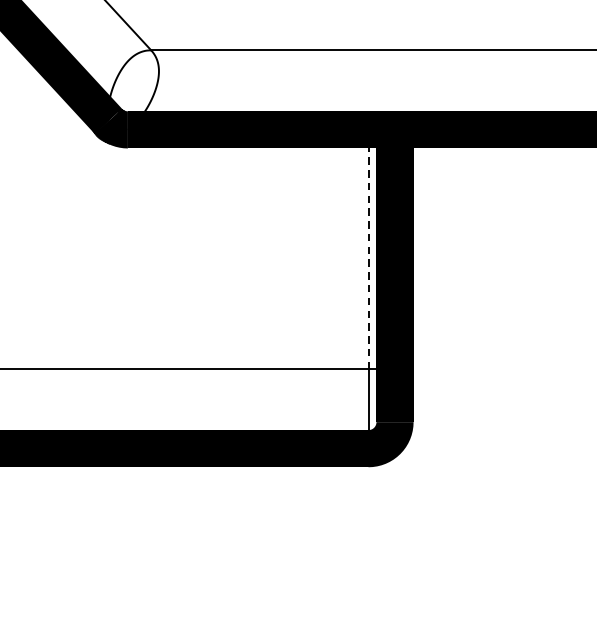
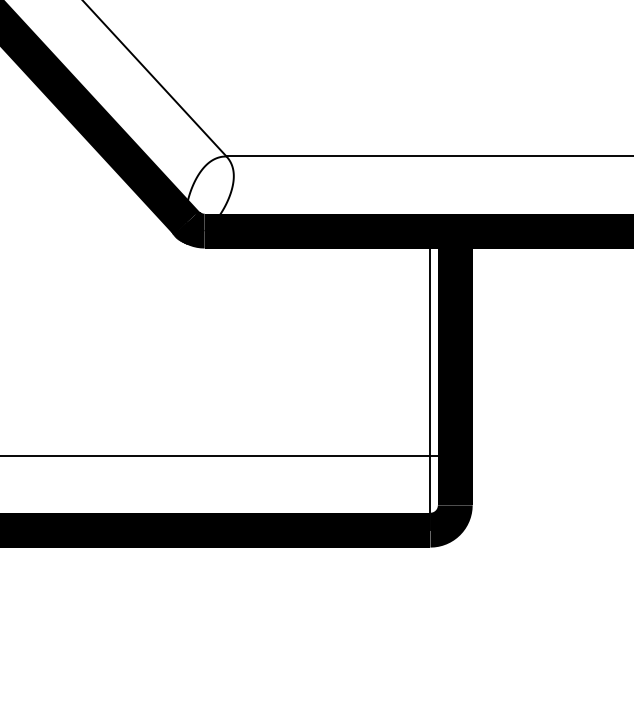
line: (368, 248) -> (430, 342), dashed -> solid

